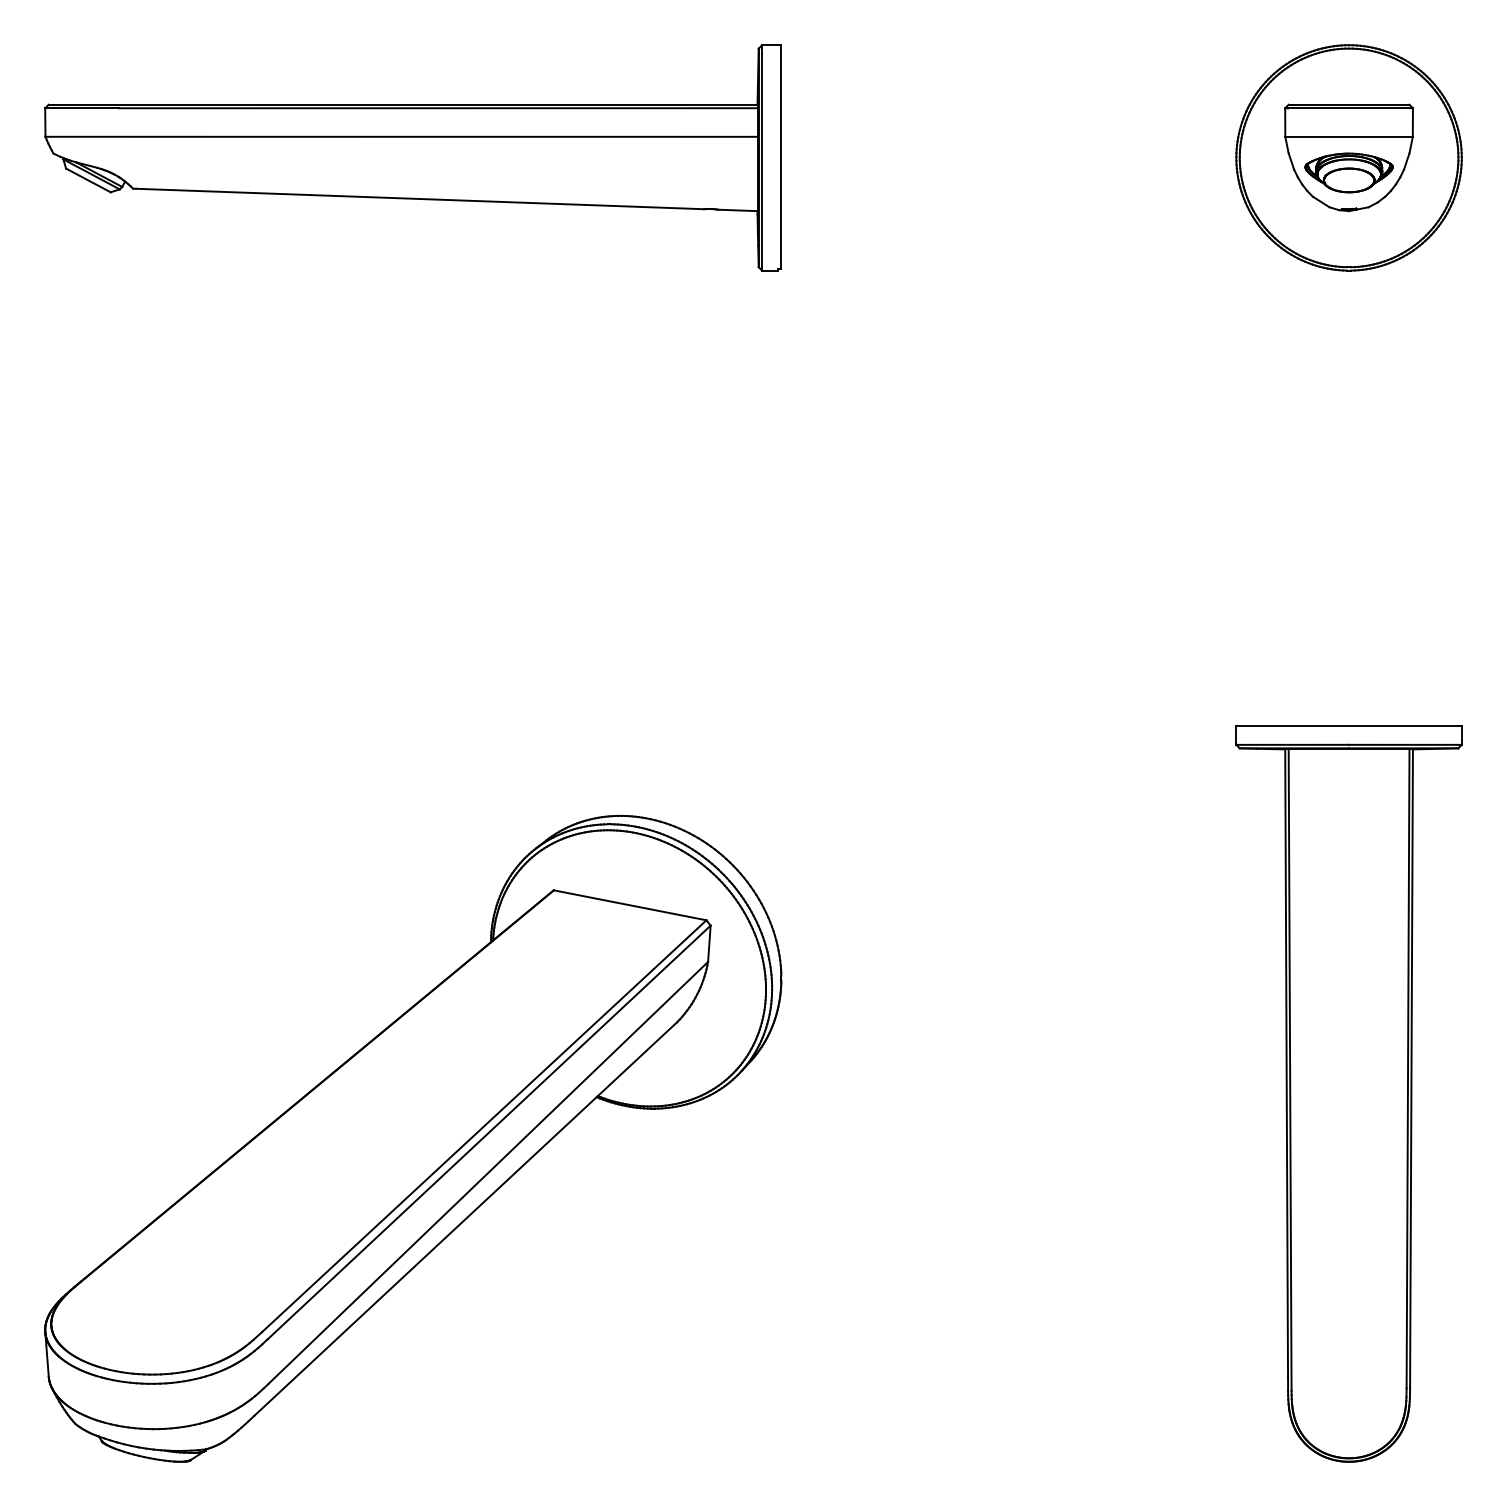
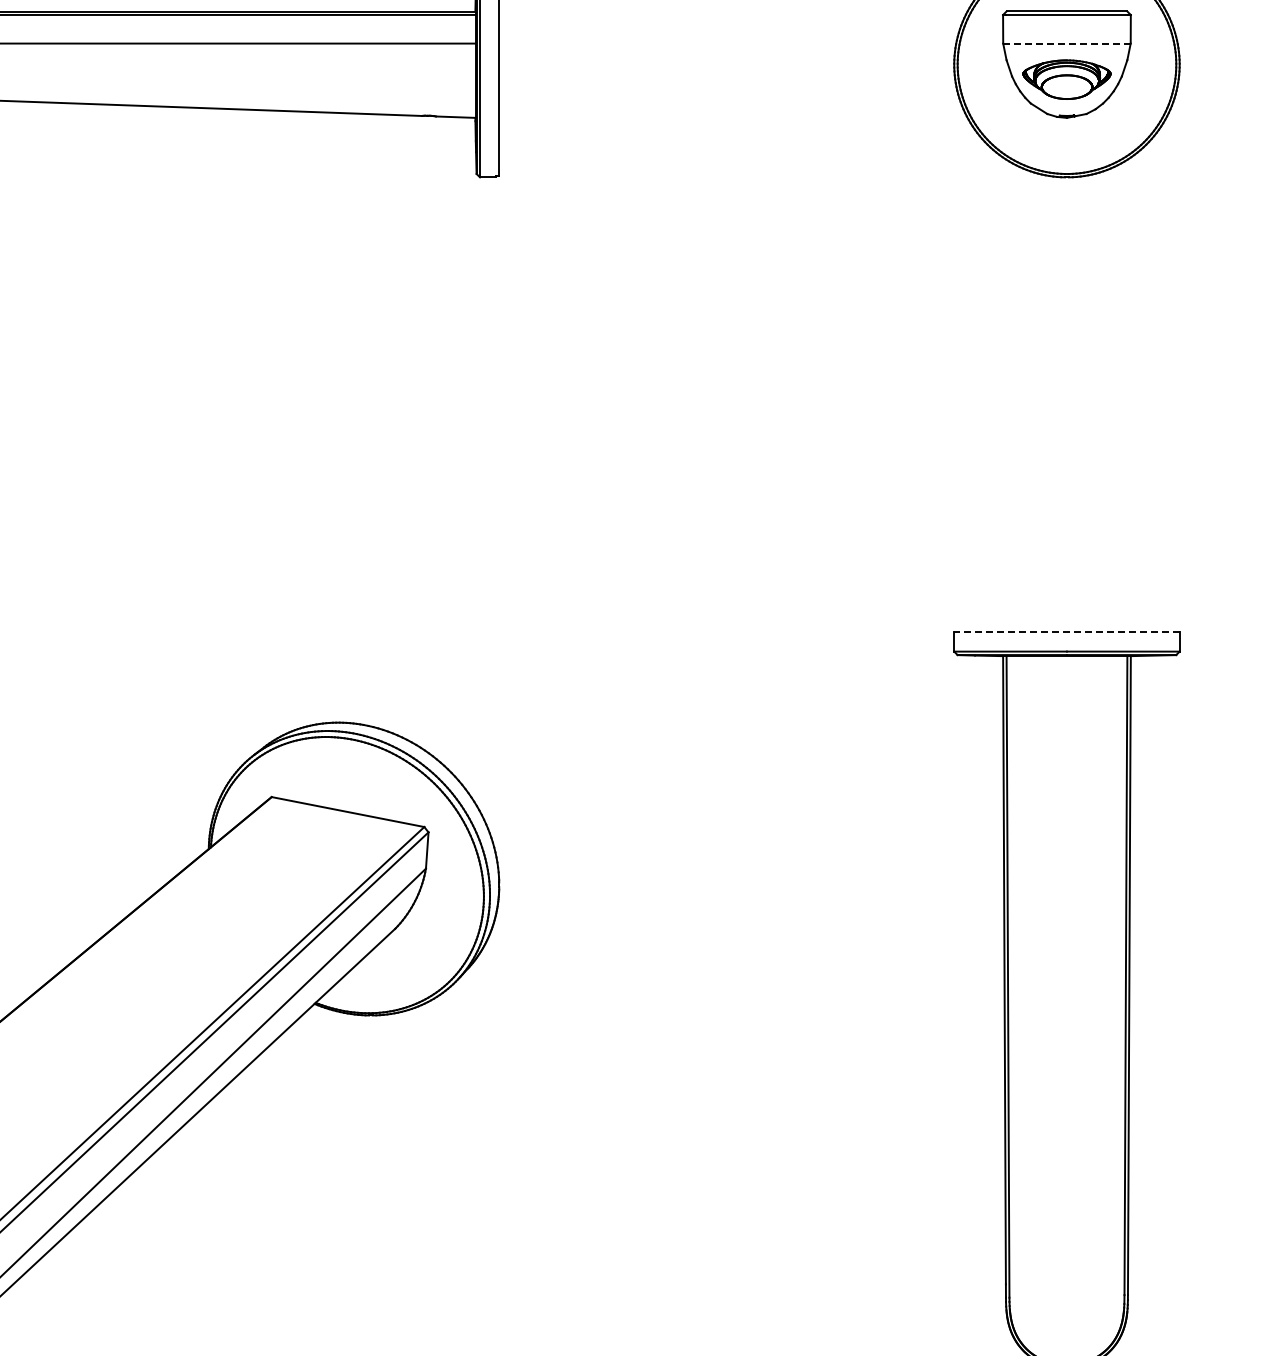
line: (1349, 136) -> (1067, 43), solid -> dashed
line: (1349, 725) -> (1067, 632), solid -> dashed

